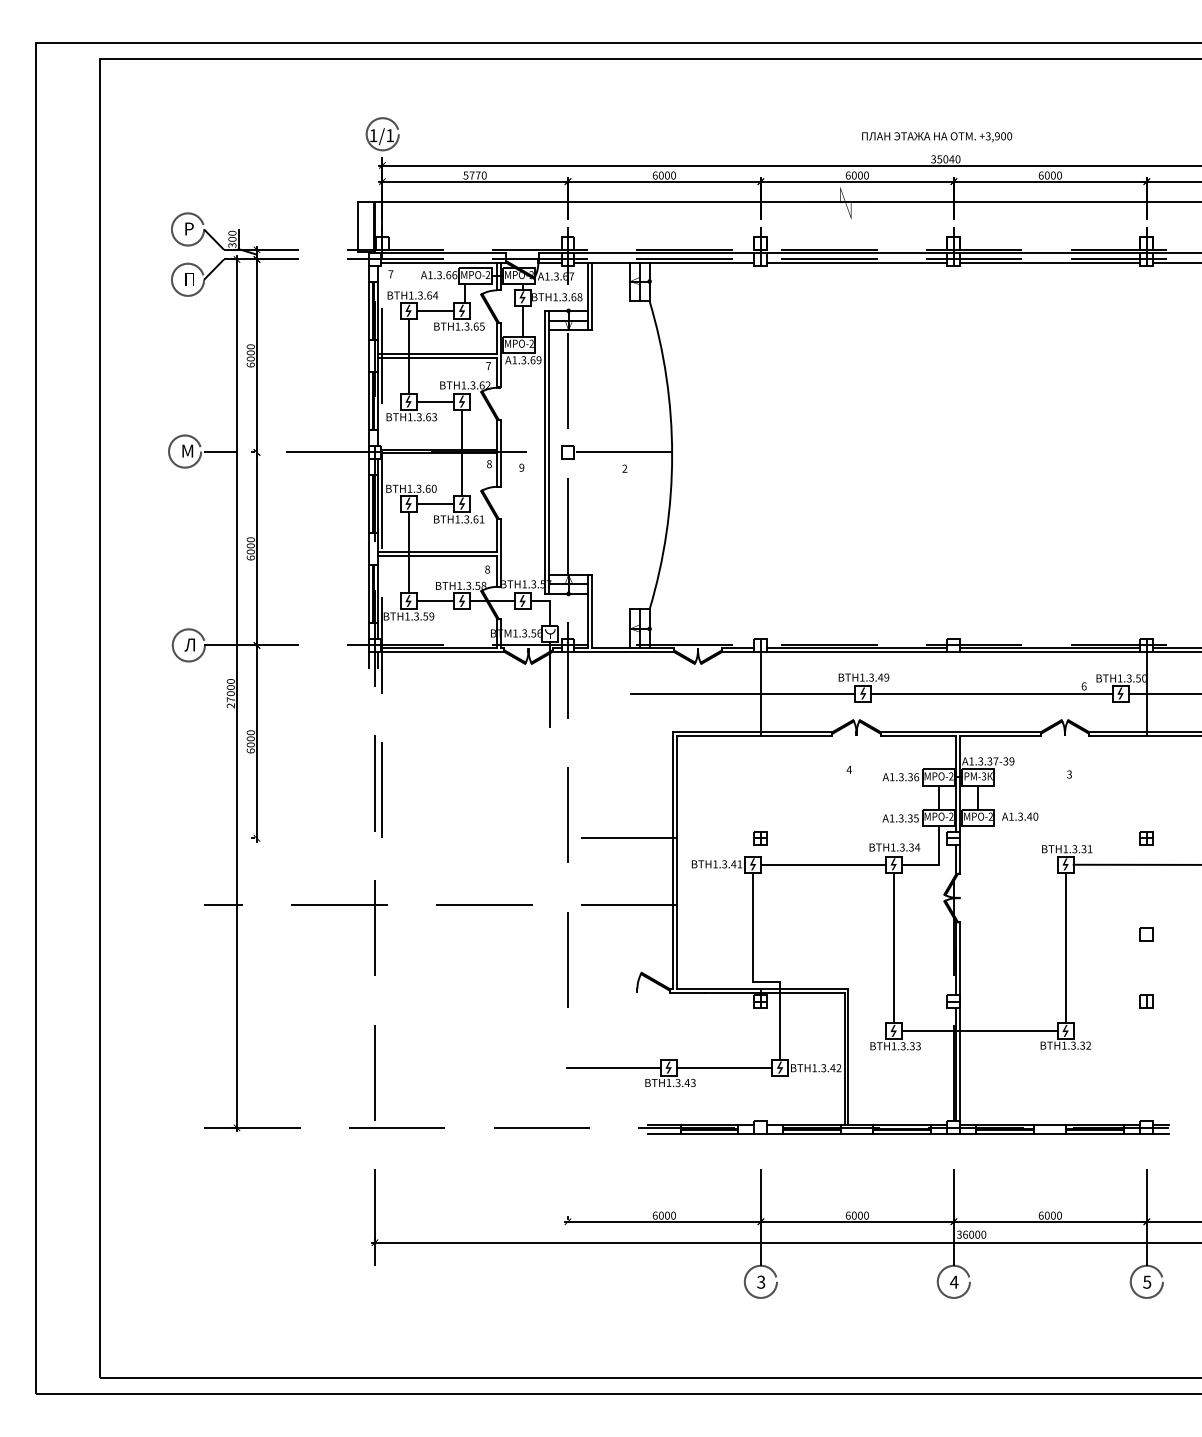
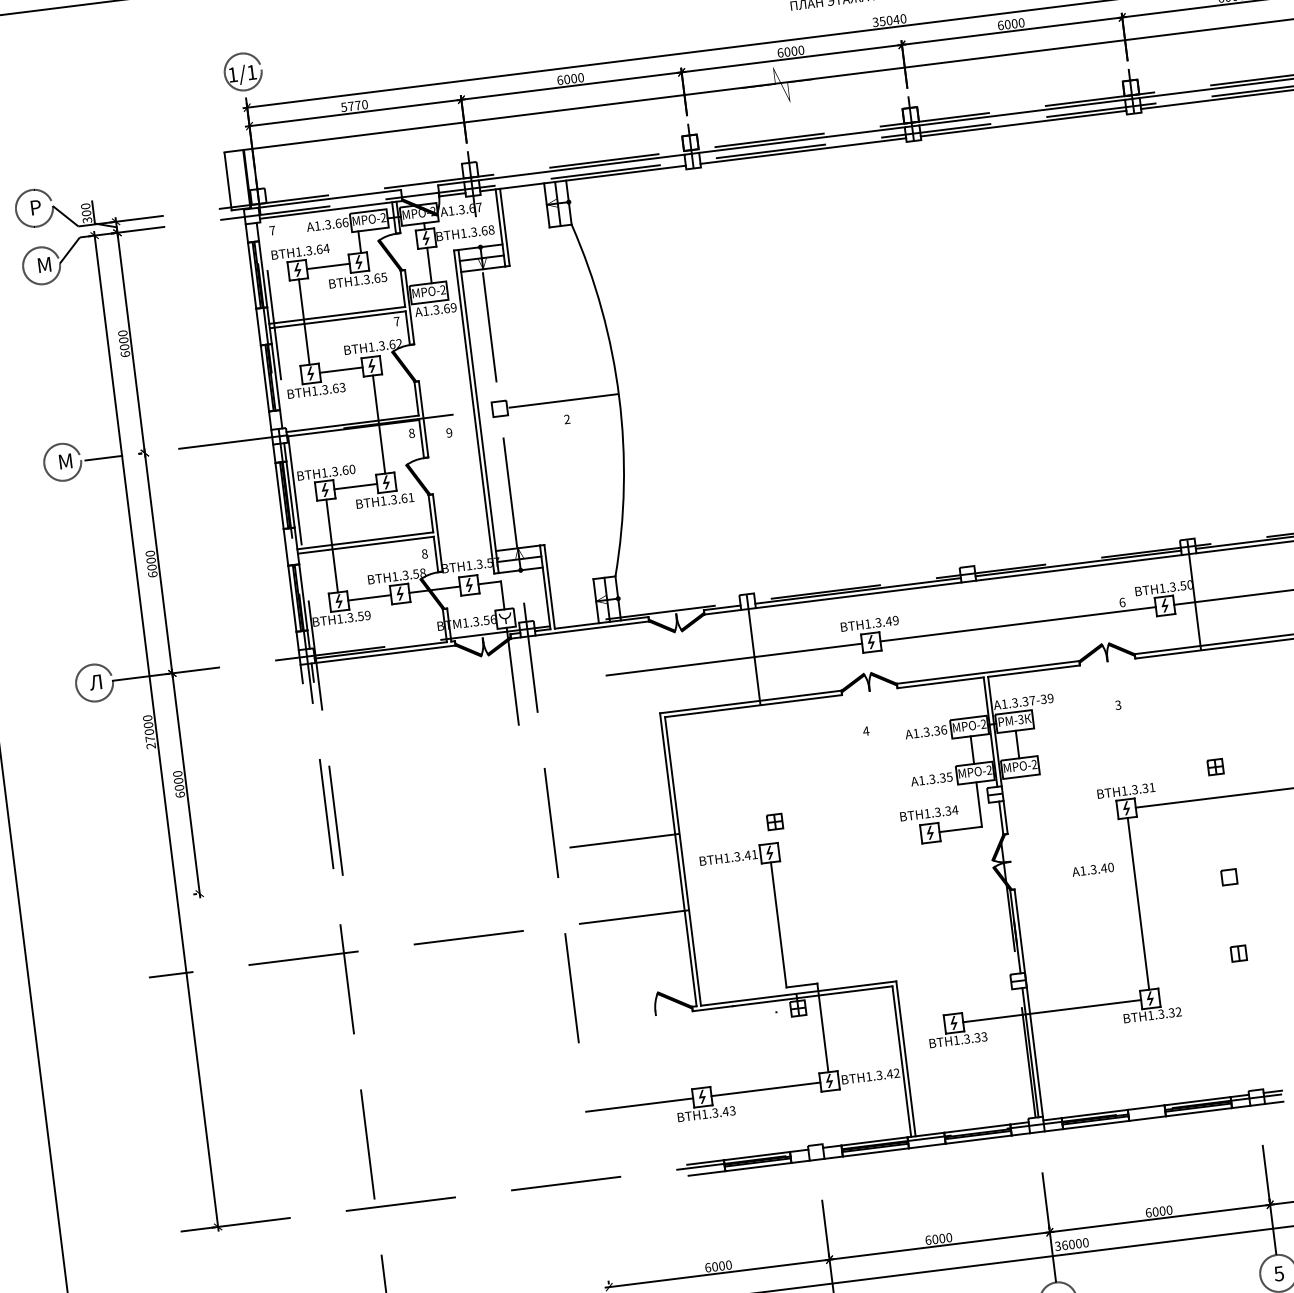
text: (190, 279) -> (44, 265), П -> М
text: (1020, 816) -> (1093, 869), moved
line: (823, 864) -> (850, 842), removed
line: (893, 947) -> (941, 927), removed

